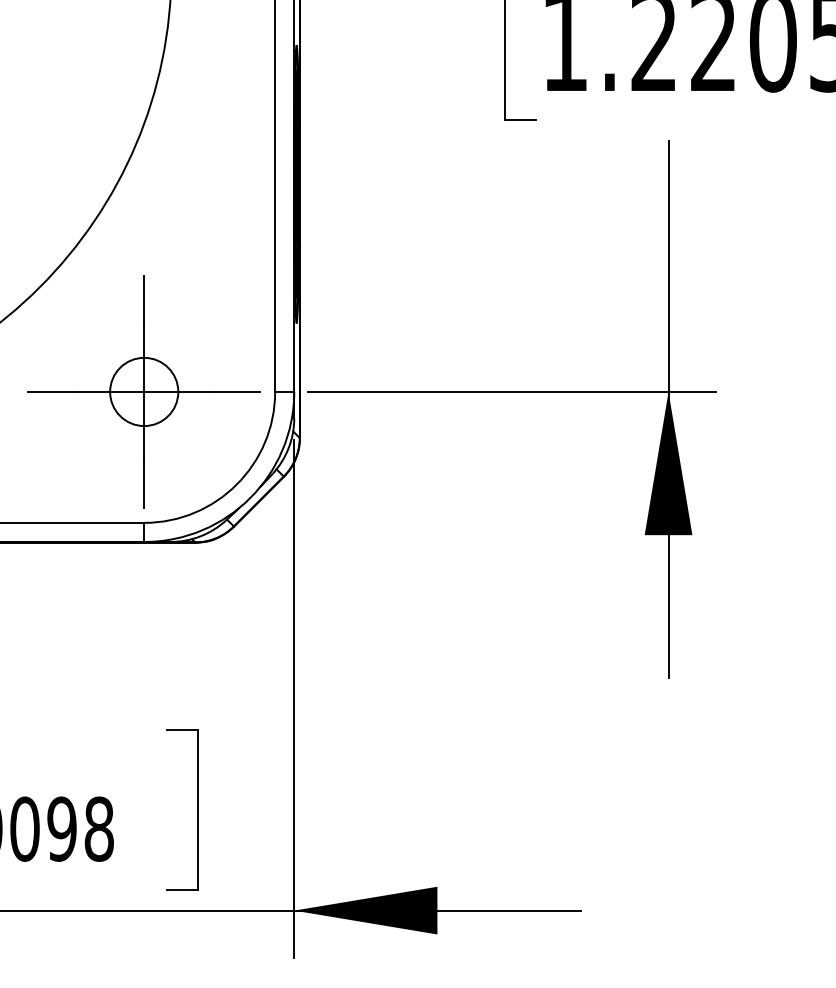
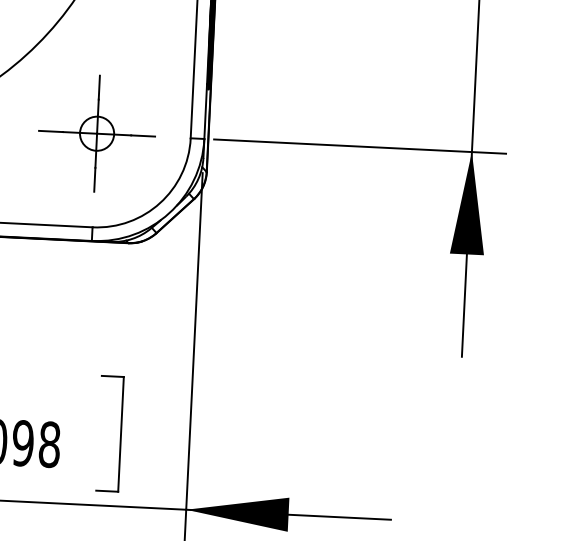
part: (143, 391) -> (96, 133), size x0.7

